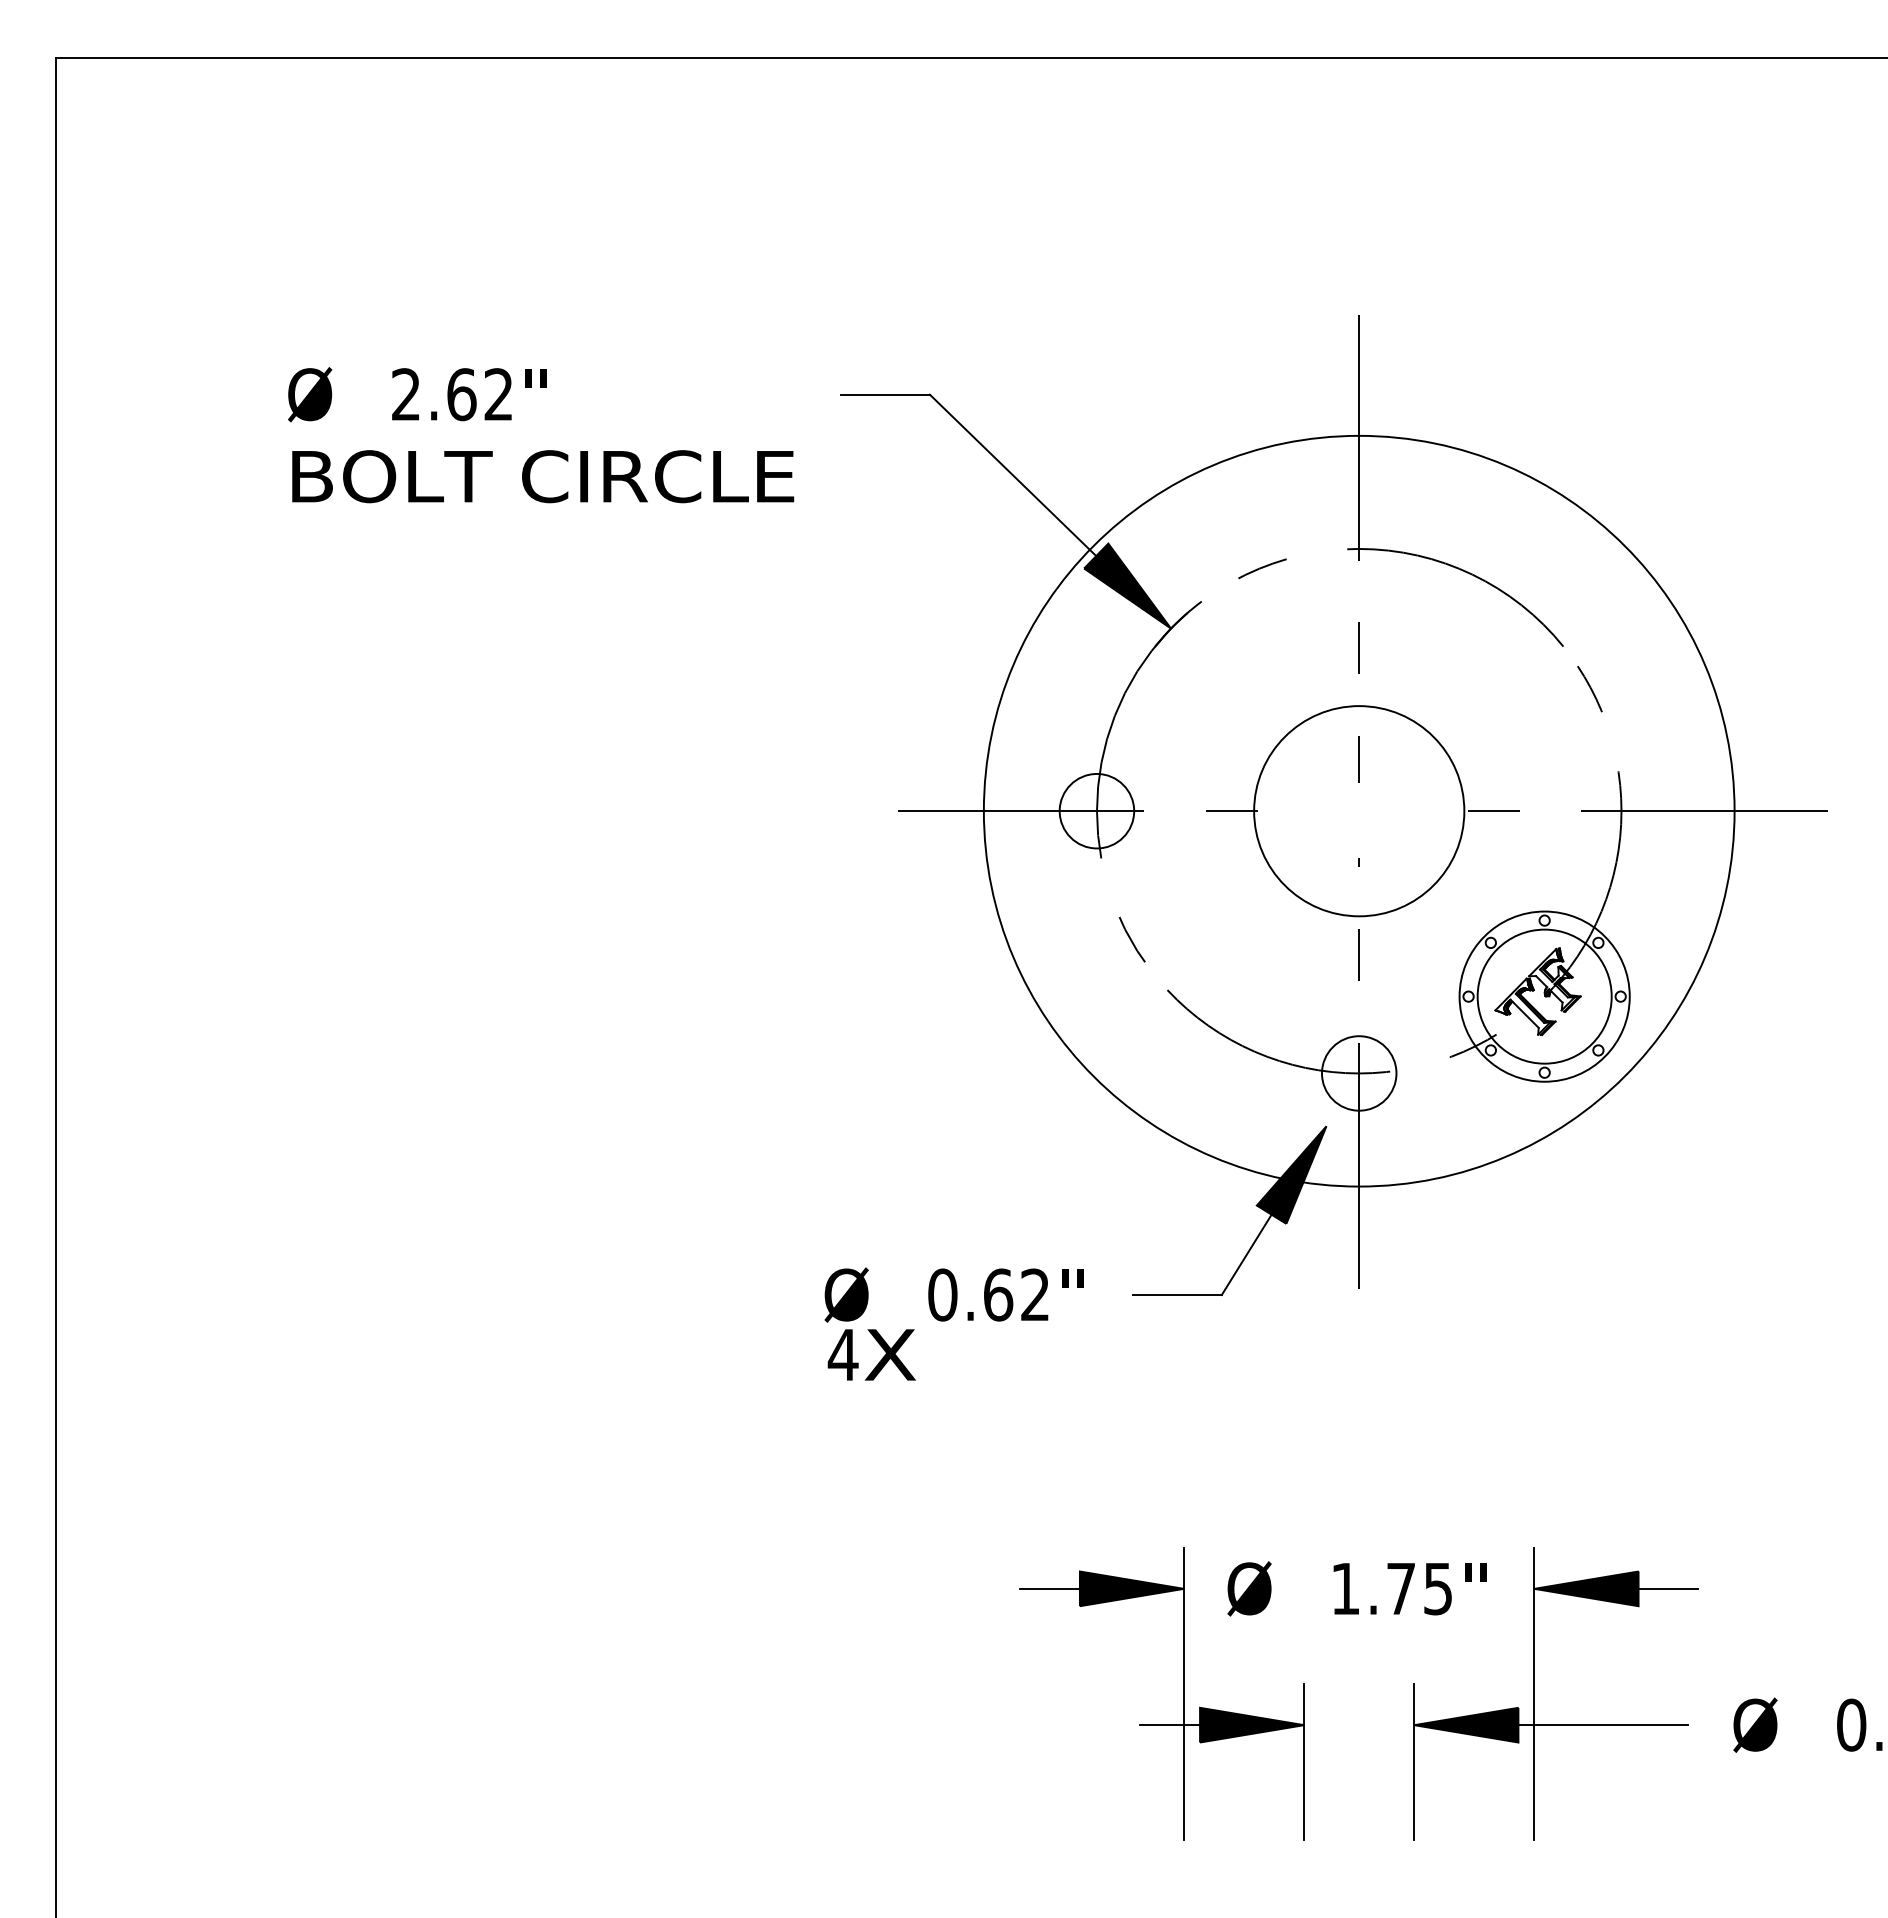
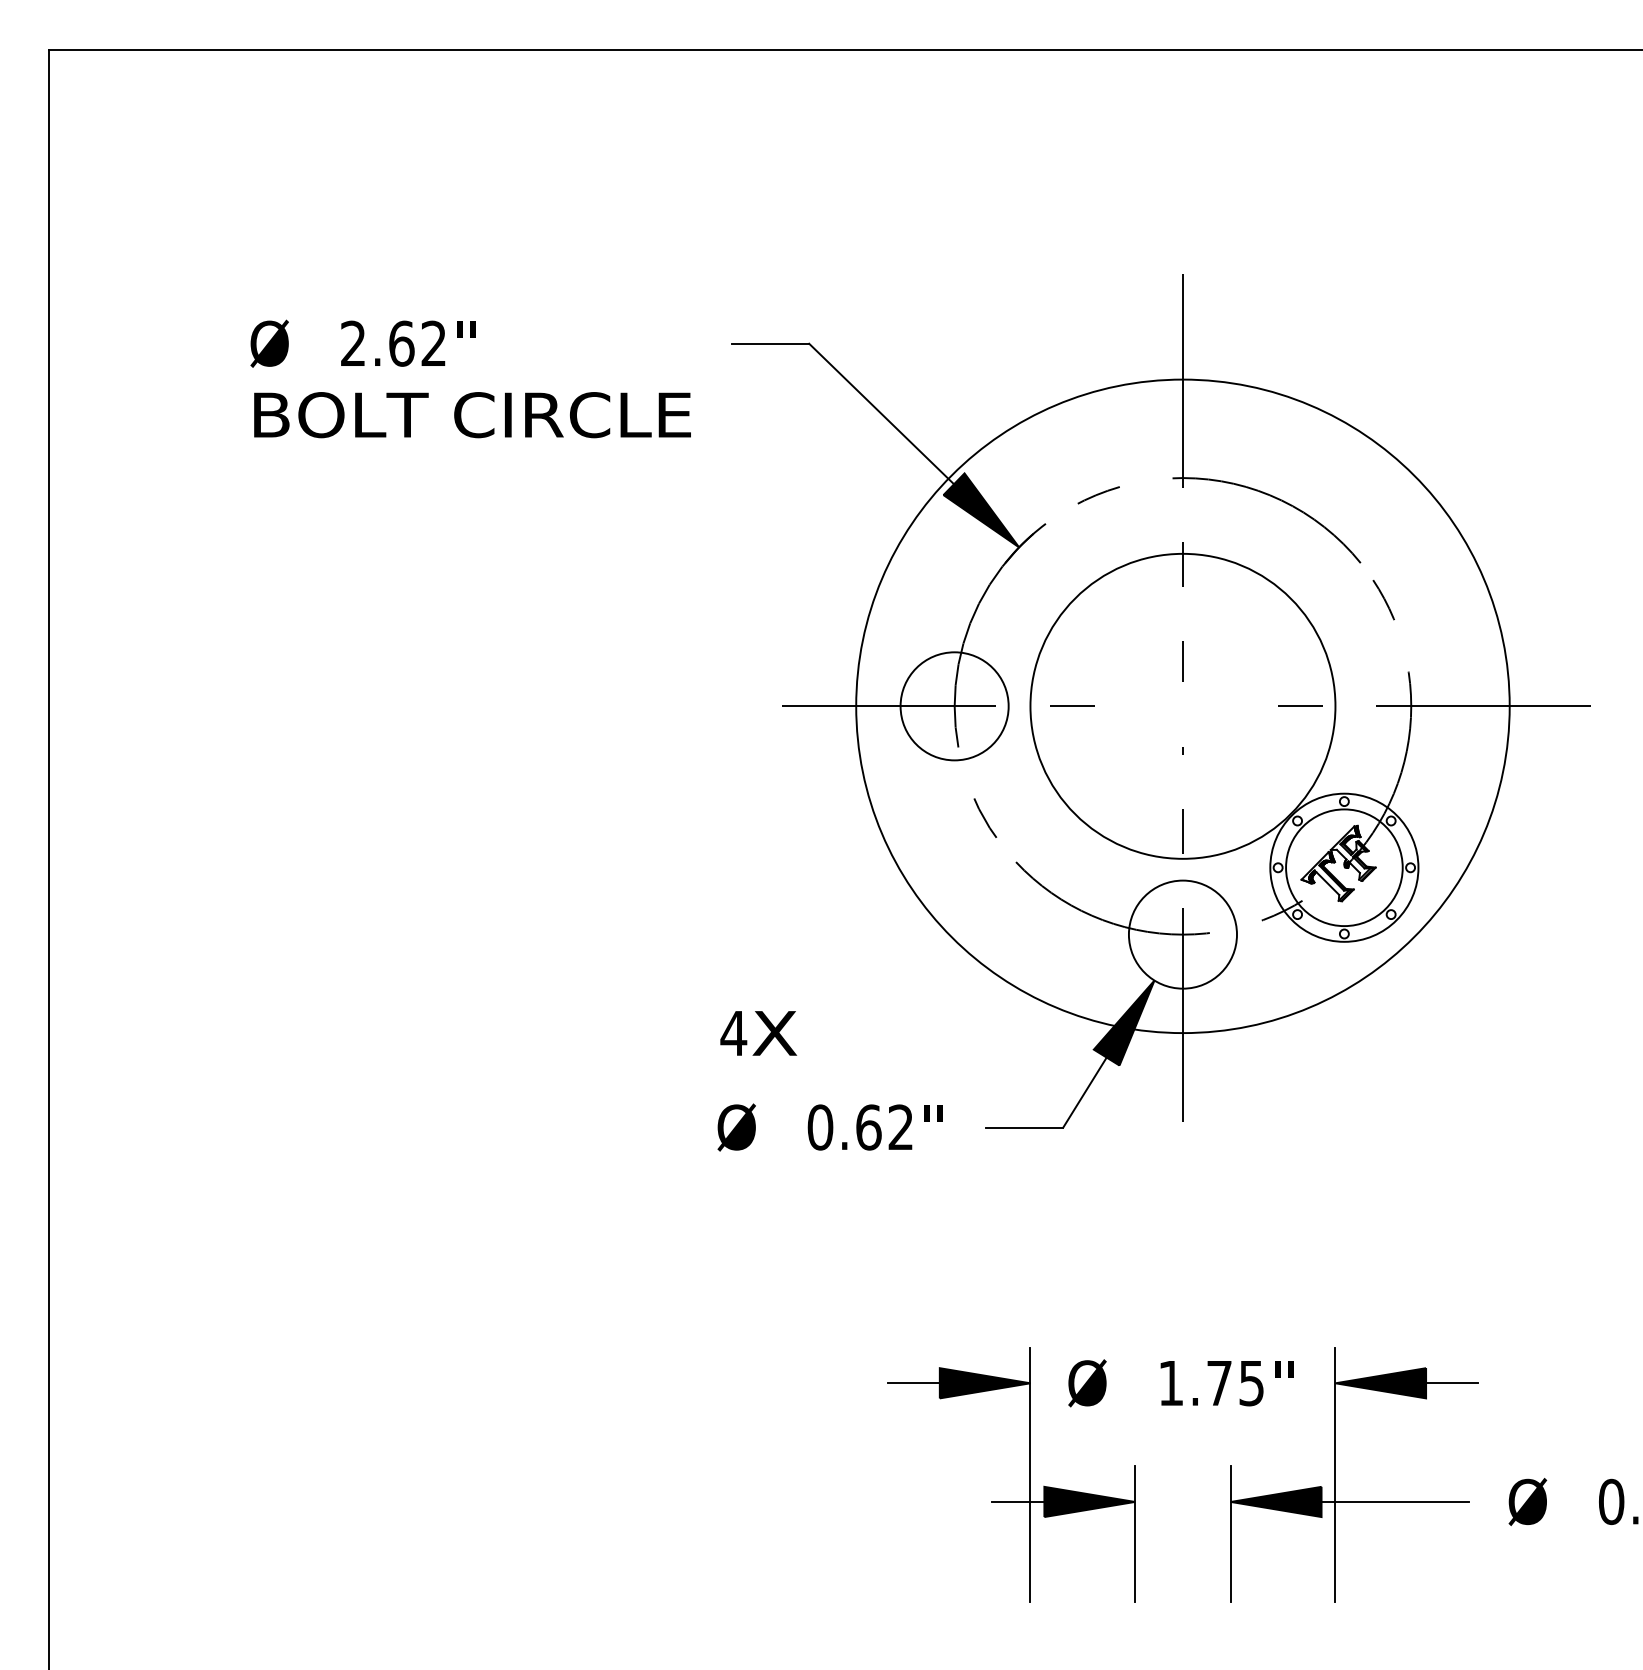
circle: (1096, 811) -> (954, 706), size x1.67
circle: (1359, 811) -> (1183, 706), size x1.67
circle: (1359, 1073) -> (1183, 934), size x1.67
text: (871, 1354) -> (758, 1033), moved

